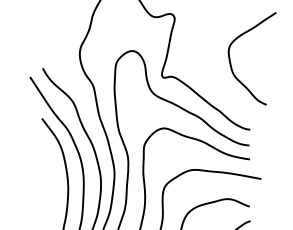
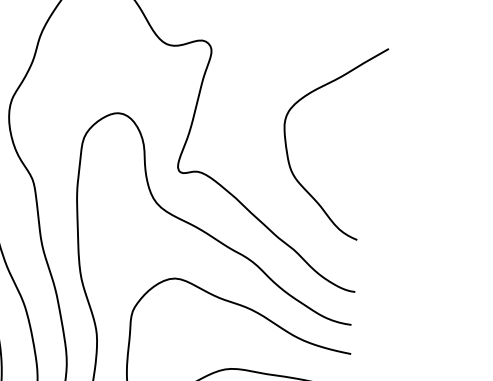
curve: (231, 63) -> (288, 149), moved

